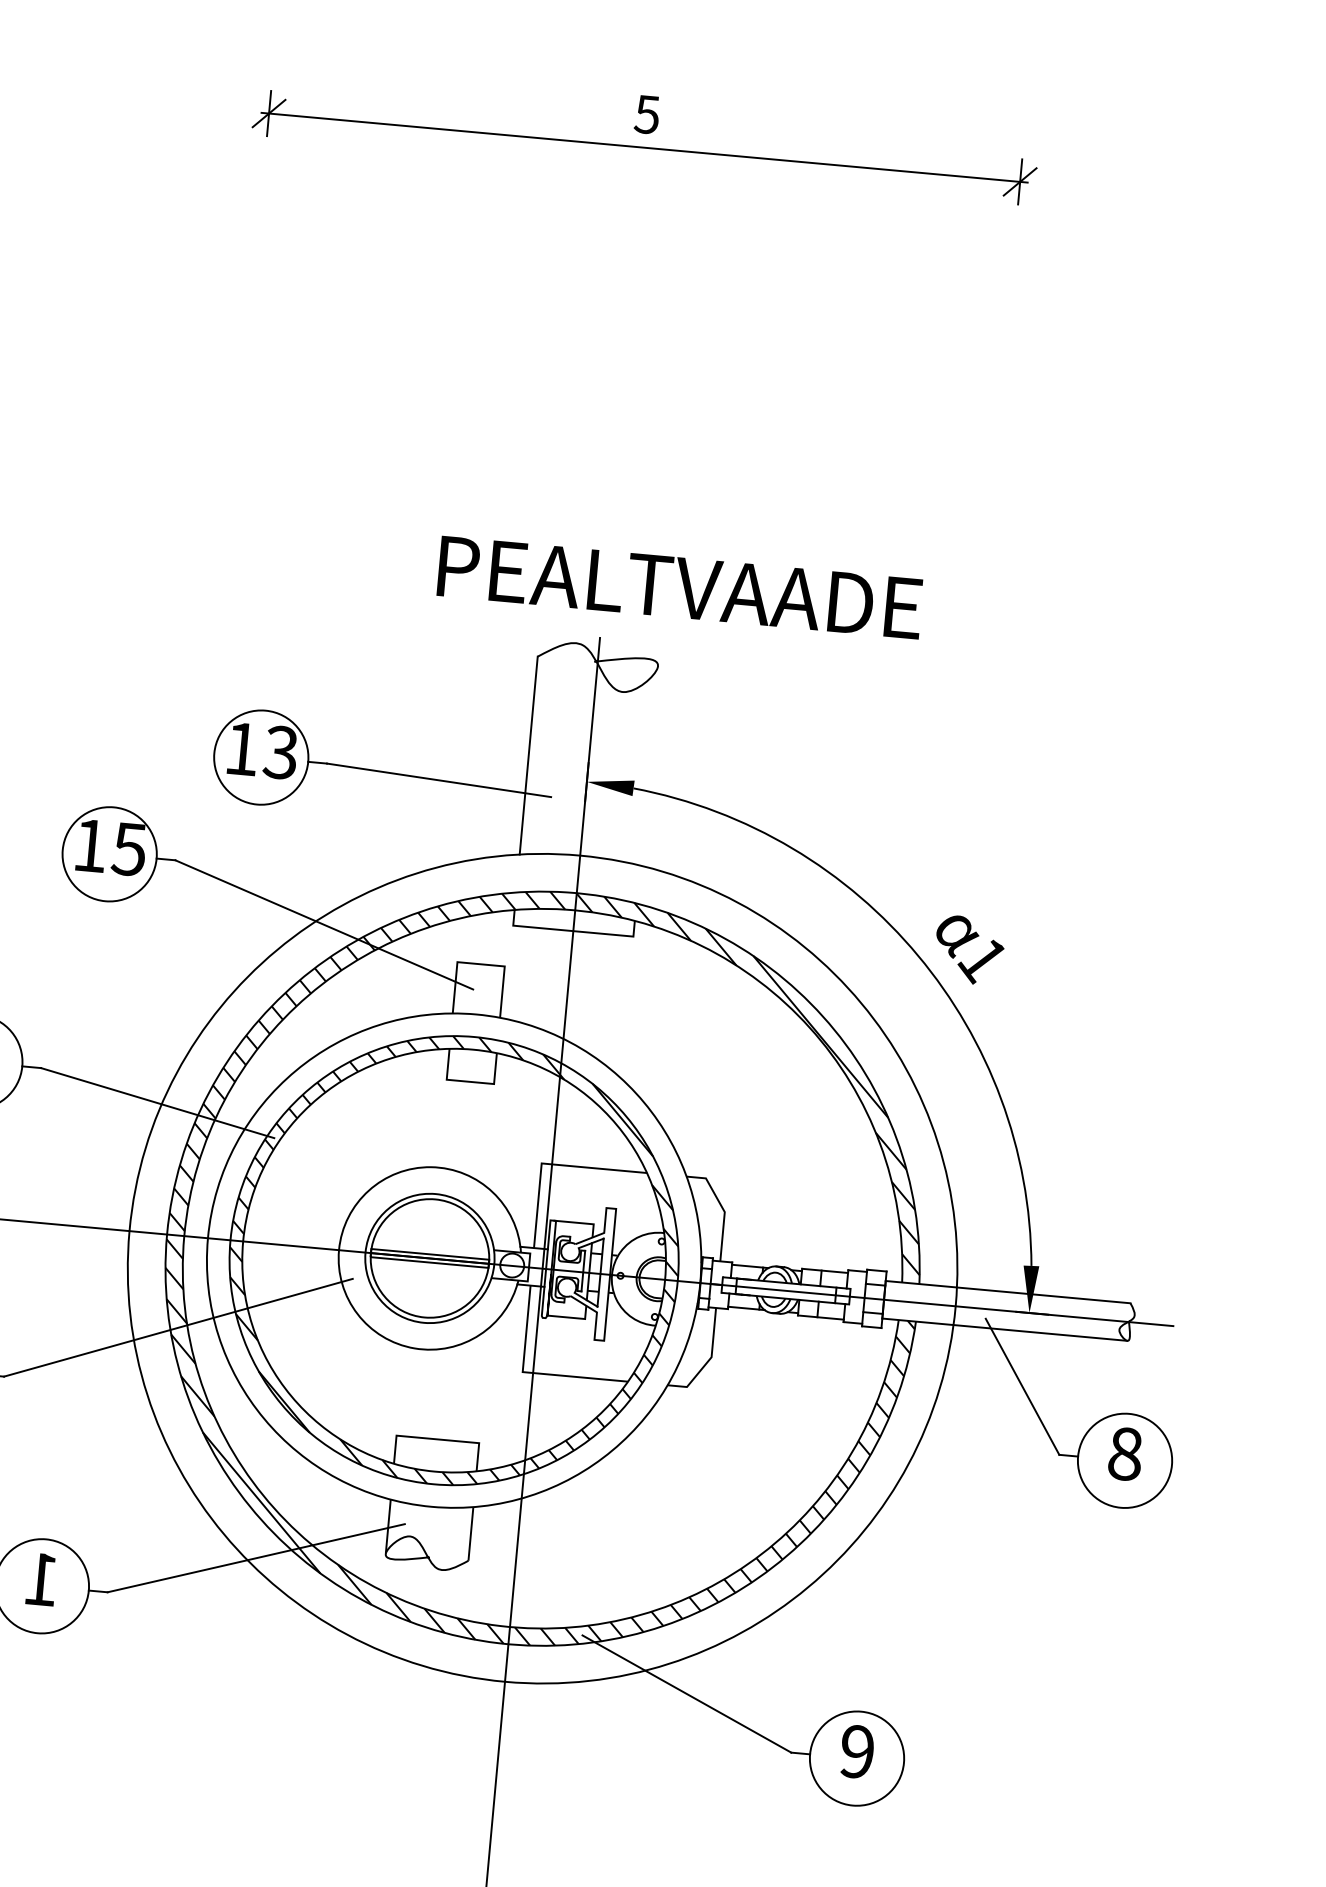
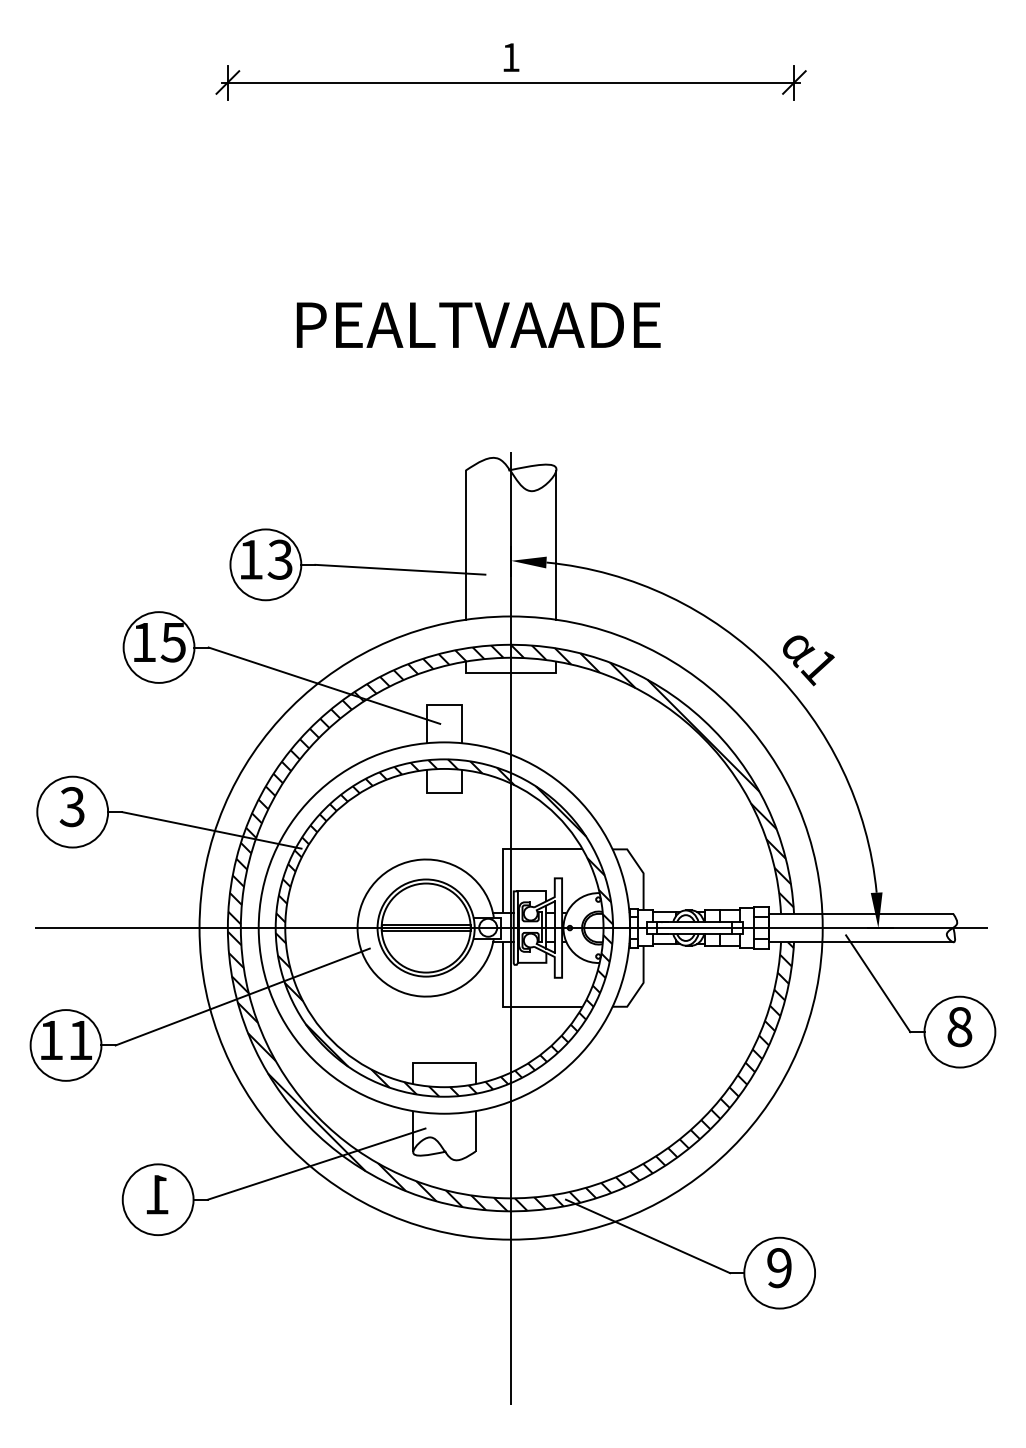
text: (646, 114) -> (510, 57), 5 -> 1
text: (680, 586) -> (478, 324), moved
line: (649, 765) -> (556, 544), added

